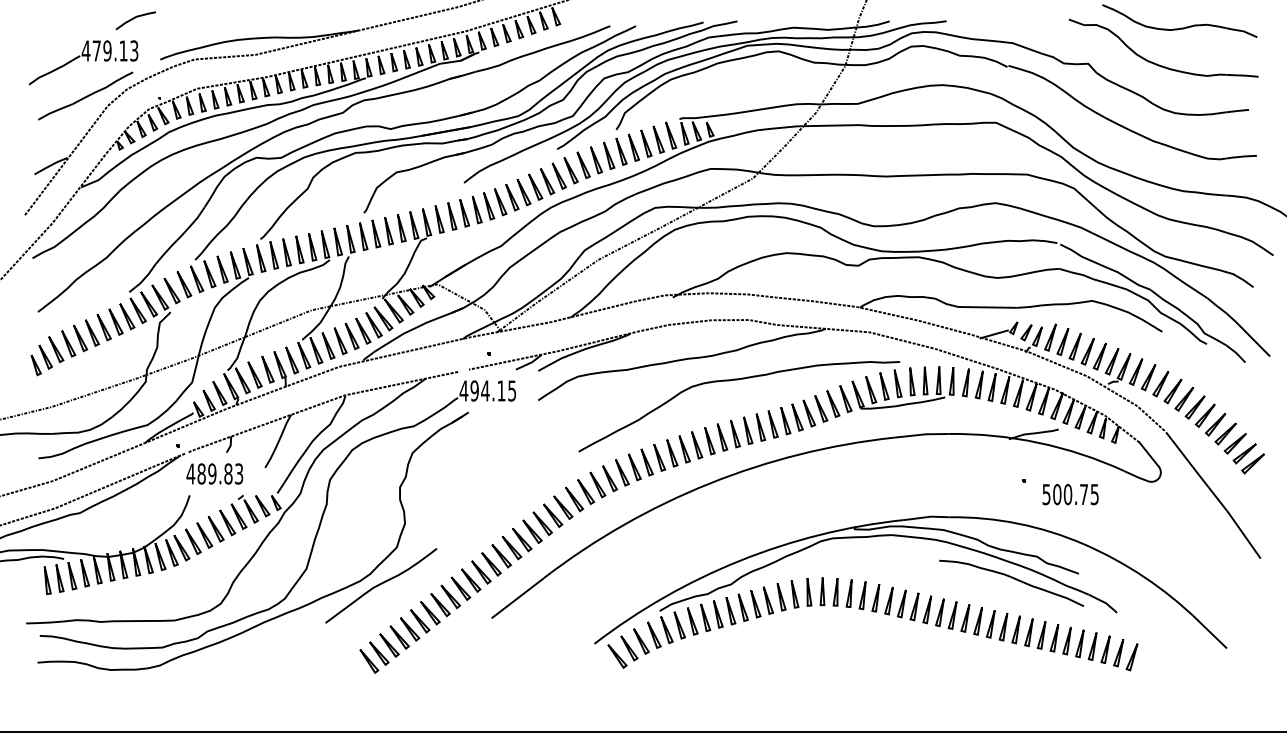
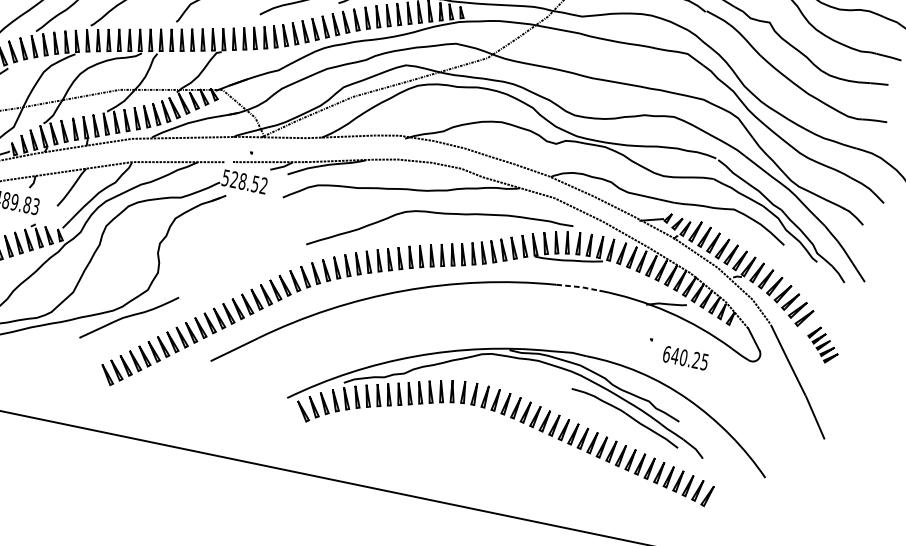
text: (487, 390) -> (244, 181), 494.15 -> 528.52
line: (922, 434) -> (579, 286), solid -> dashed
part: (1234, 443) -> (822, 344), size x0.7
text: (1064, 494) -> (680, 357), 500.75 -> 640.25
line: (1212, 633) -> (774, 490), removed

